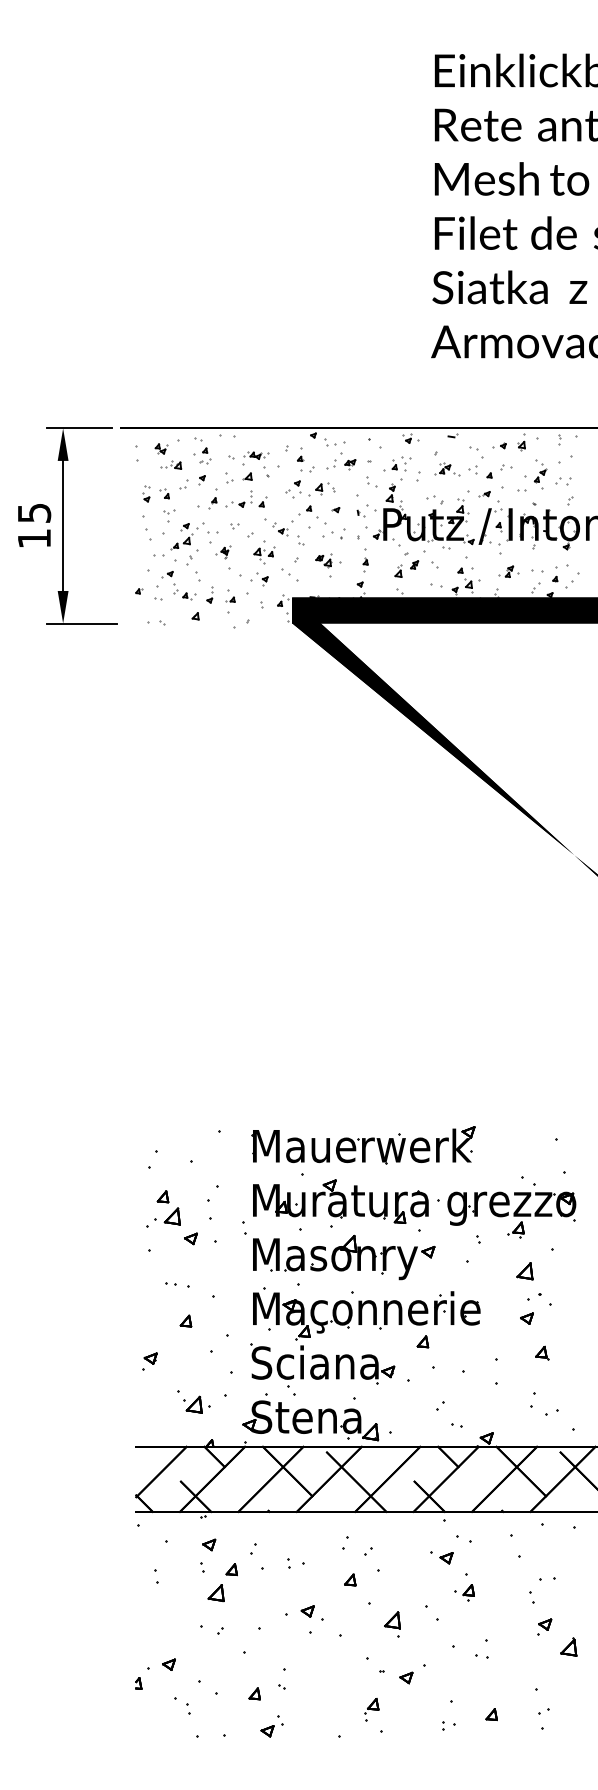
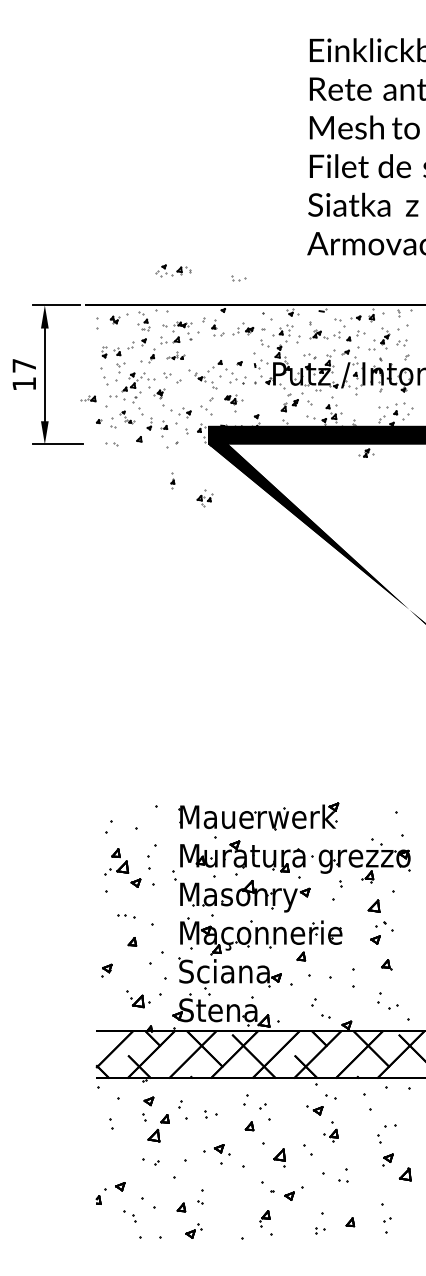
part: (334, 442) -> (238, 278), moved
part: (171, 464) -> (88, 398), moved
part: (310, 489) -> (173, 271), moved
part: (246, 498) -> (175, 355), size x0.6
text: (34, 512) -> (24, 365), 15 -> 17
part: (264, 552) -> (204, 498), moved
part: (365, 560) -> (172, 480), moved
part: (508, 571) -> (365, 453), moved
part: (178, 585) -> (127, 417), size x0.6

